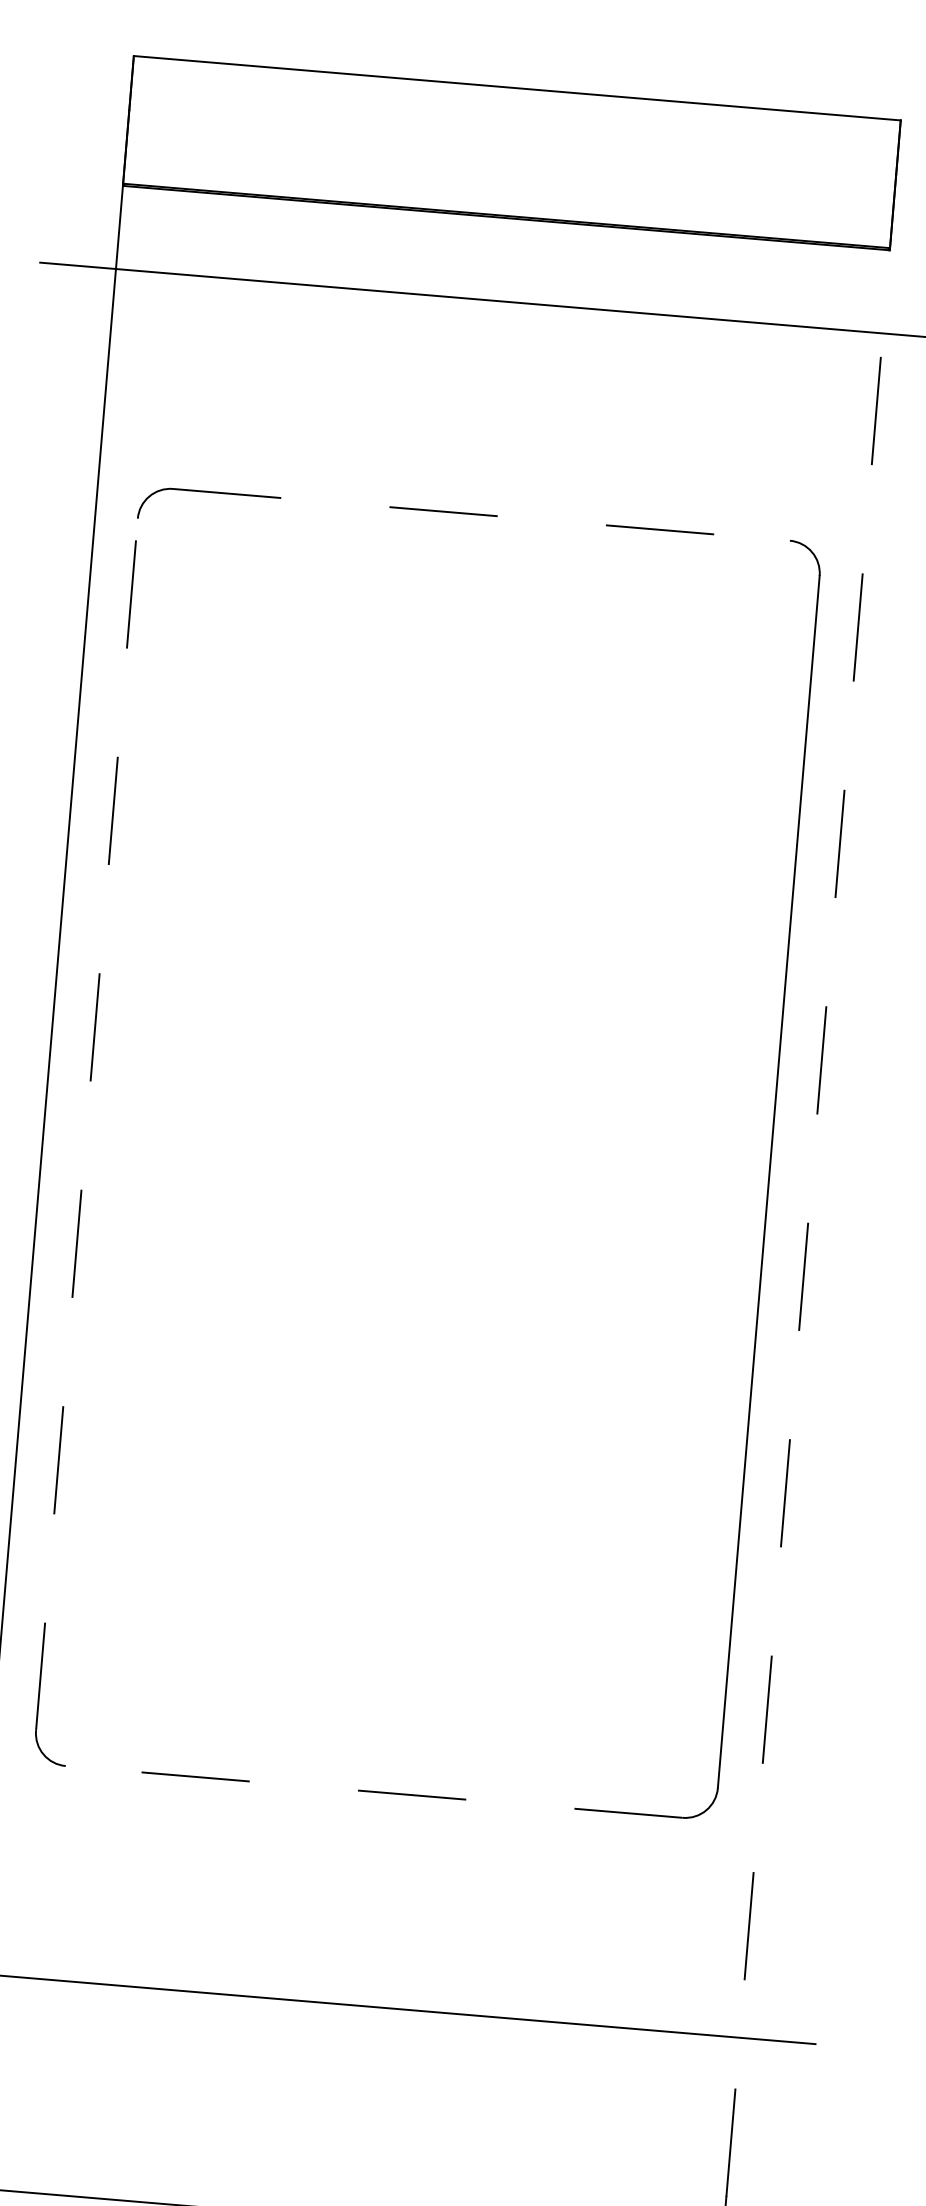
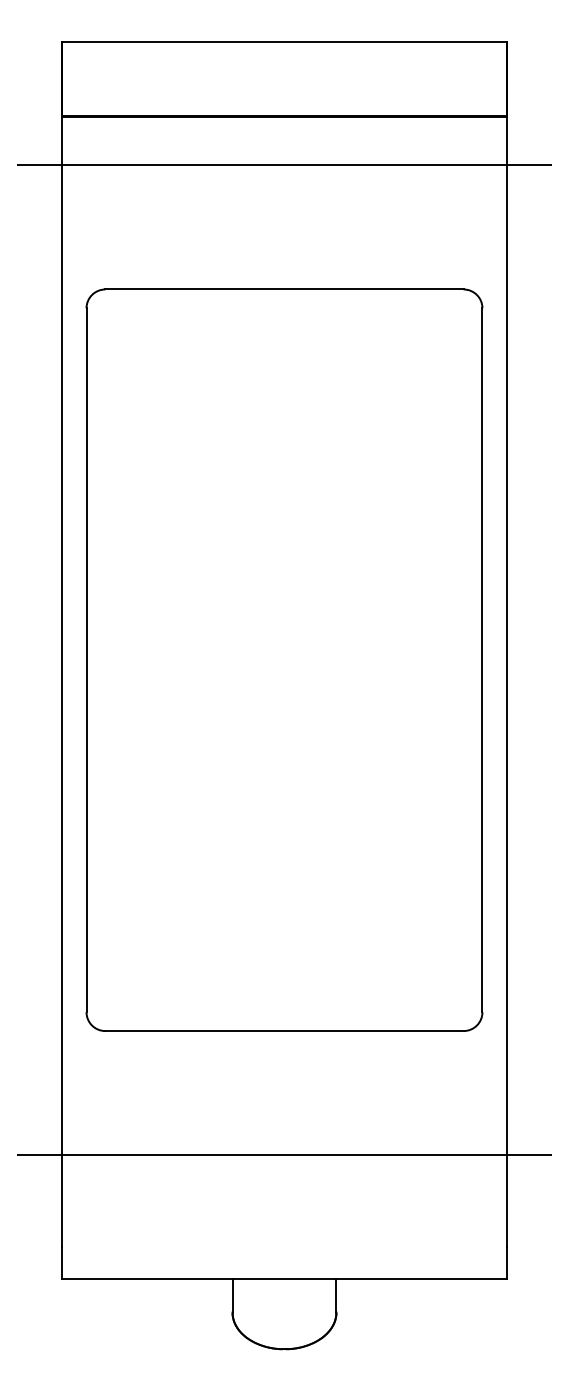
line: (481, 514) -> (284, 289), dashed -> solid
line: (86, 1125) -> (86, 660), dashed -> solid
line: (808, 1222) -> (507, 681), dashed -> solid
line: (374, 1792) -> (284, 1031), dashed -> solid

